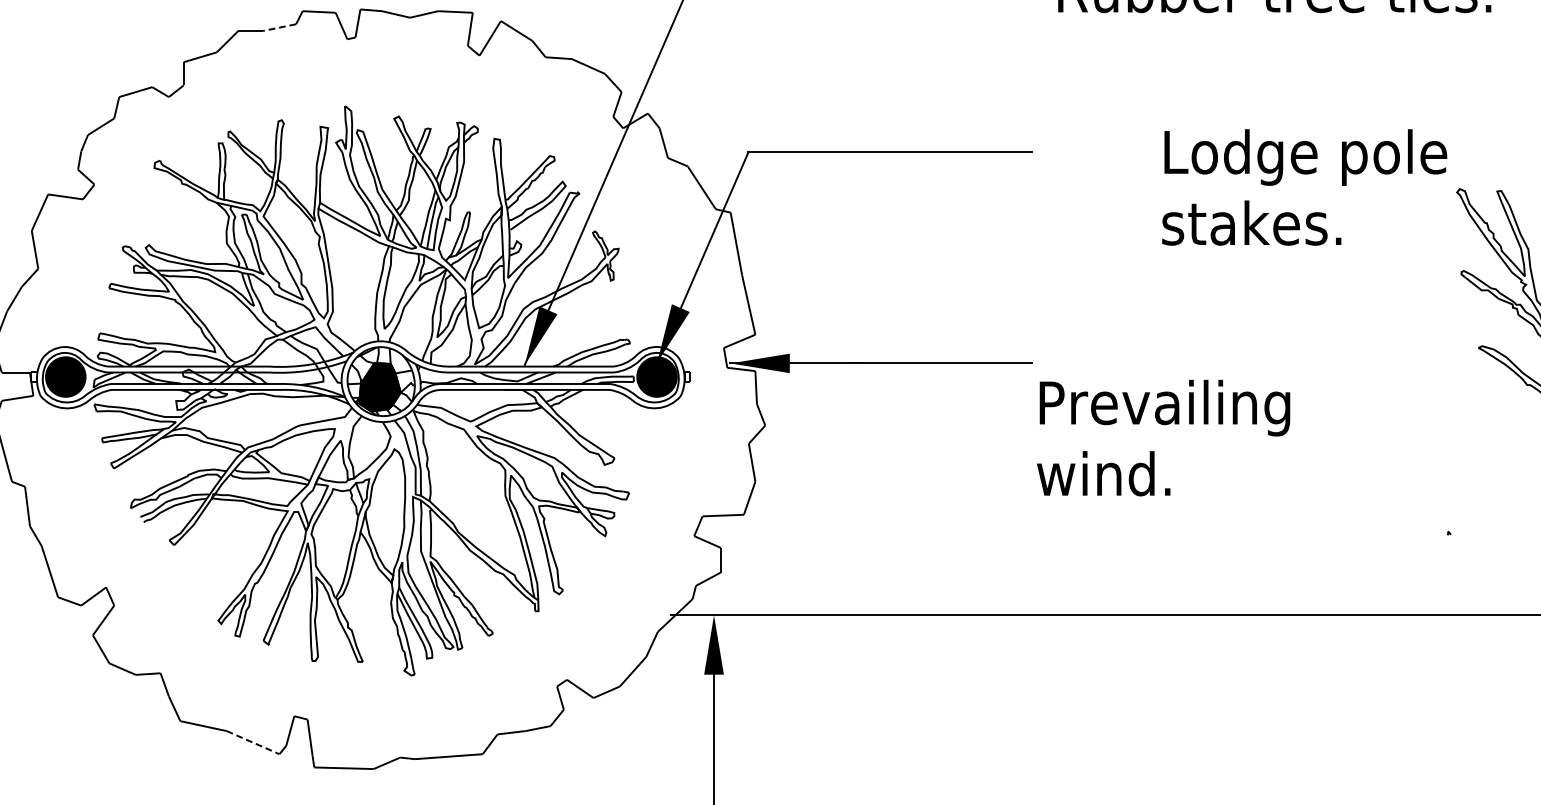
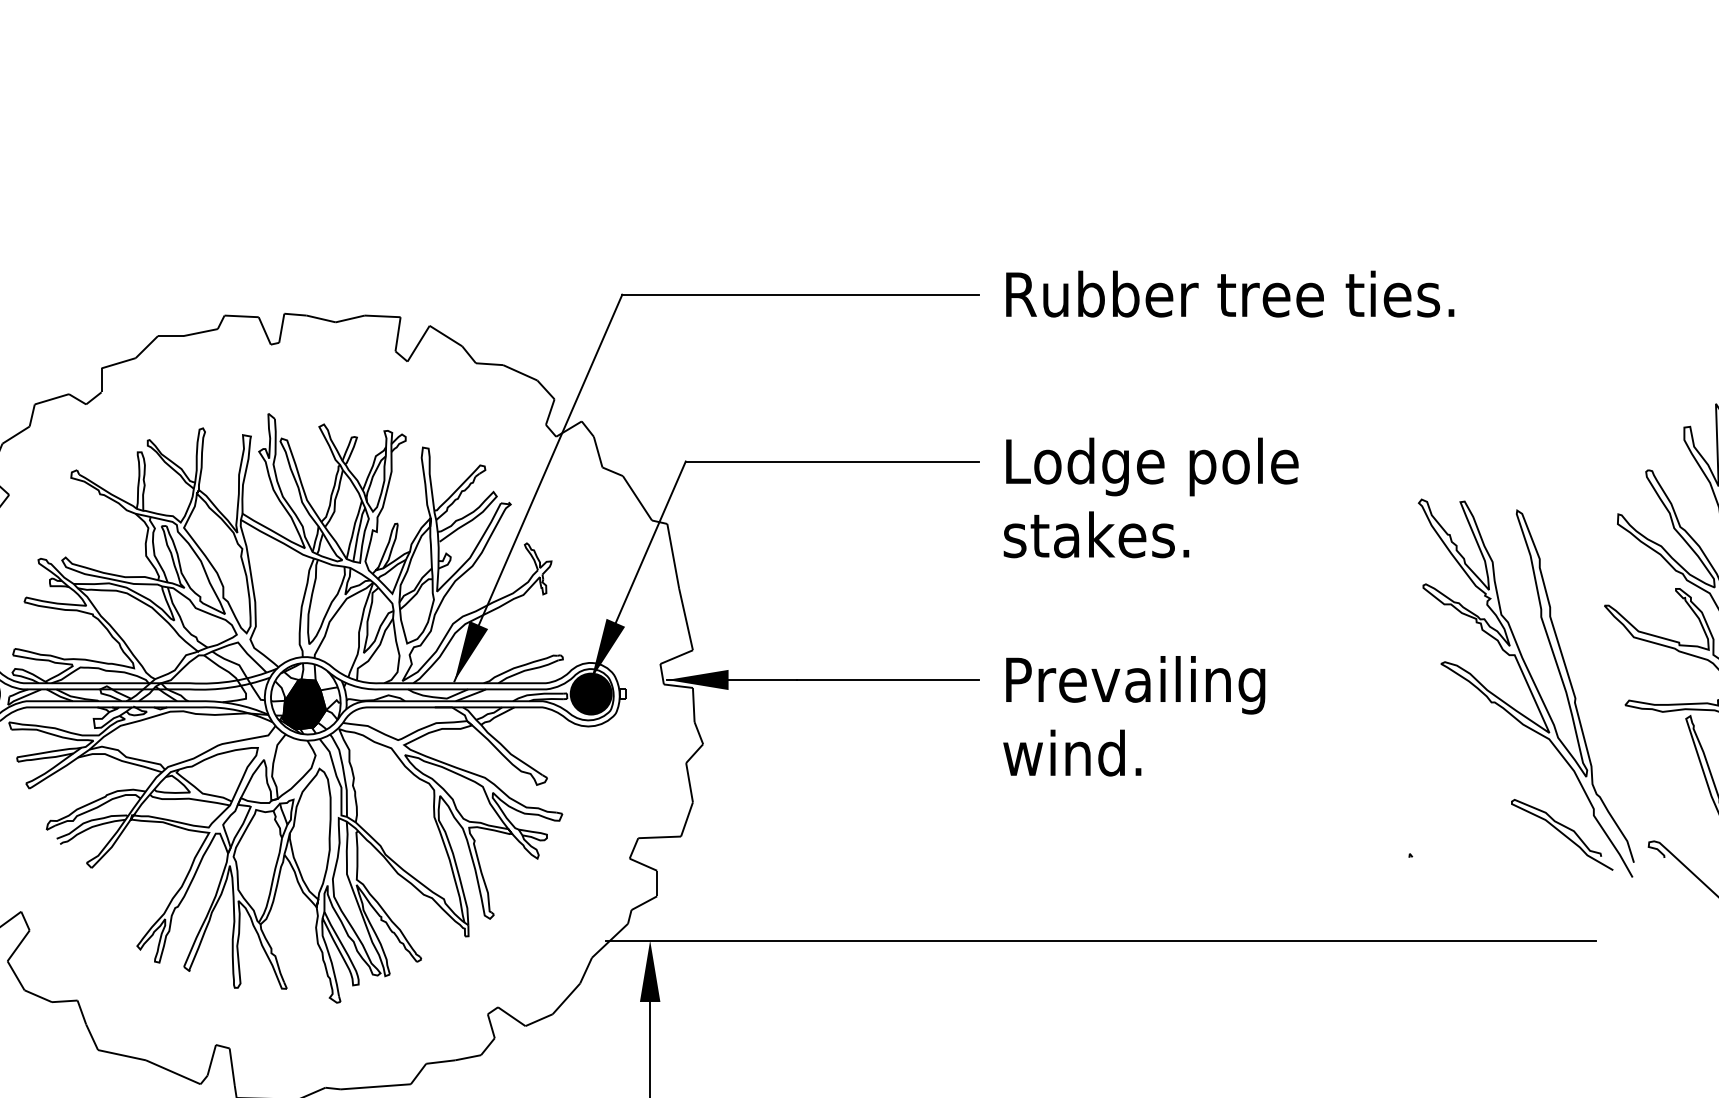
line: (279, 27) -> (200, 332), dashed -> solid
text: (1303, 187) -> (1150, 497), moved
text: (1163, 438) -> (1134, 716), moved
line: (253, 742) -> (173, 1072), dashed -> solid

